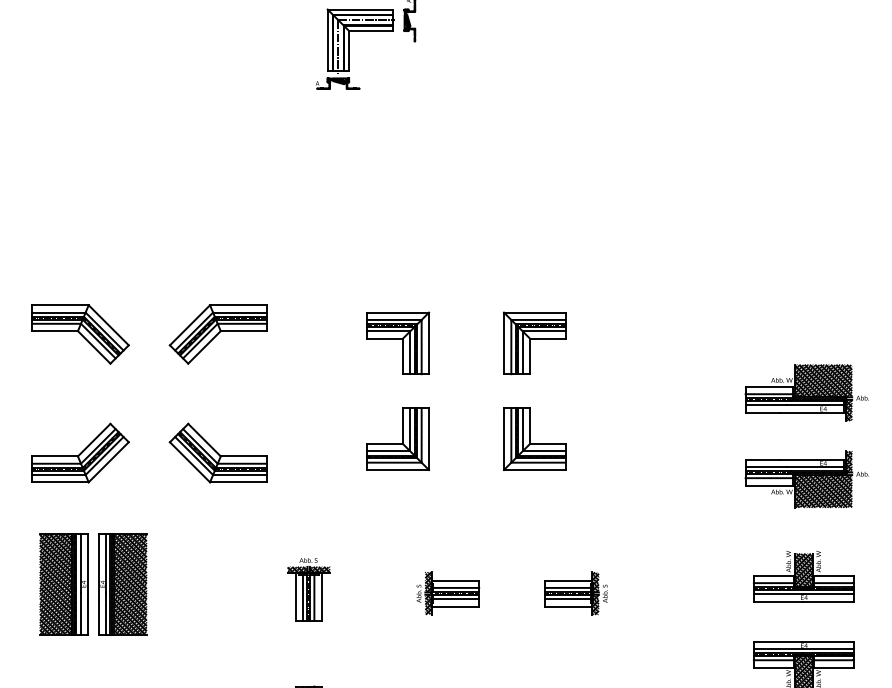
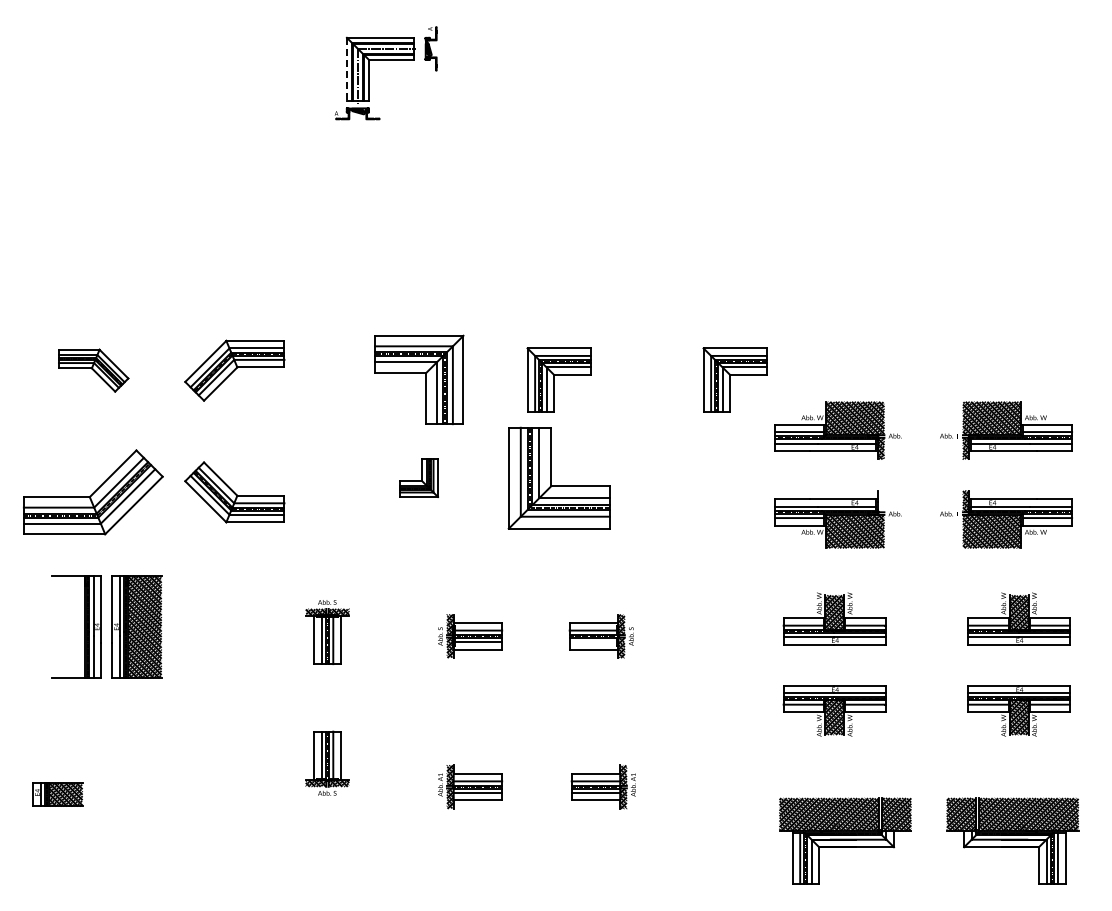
line: (327, 40) -> (346, 69), solid -> dashed
part: (80, 334) -> (93, 370), size x0.7
part: (397, 342) -> (418, 379), size x1.4
part: (705, 342) -> (734, 379), added
part: (397, 438) -> (418, 477), size x0.6
part: (534, 438) -> (558, 477), size x1.6
part: (80, 453) -> (93, 492), size x1.4
hatch: (848, 461) -> (880, 501), removed
hatch: (56, 583) -> (68, 626), removed
line: (567, 599) -> (592, 642), removed

